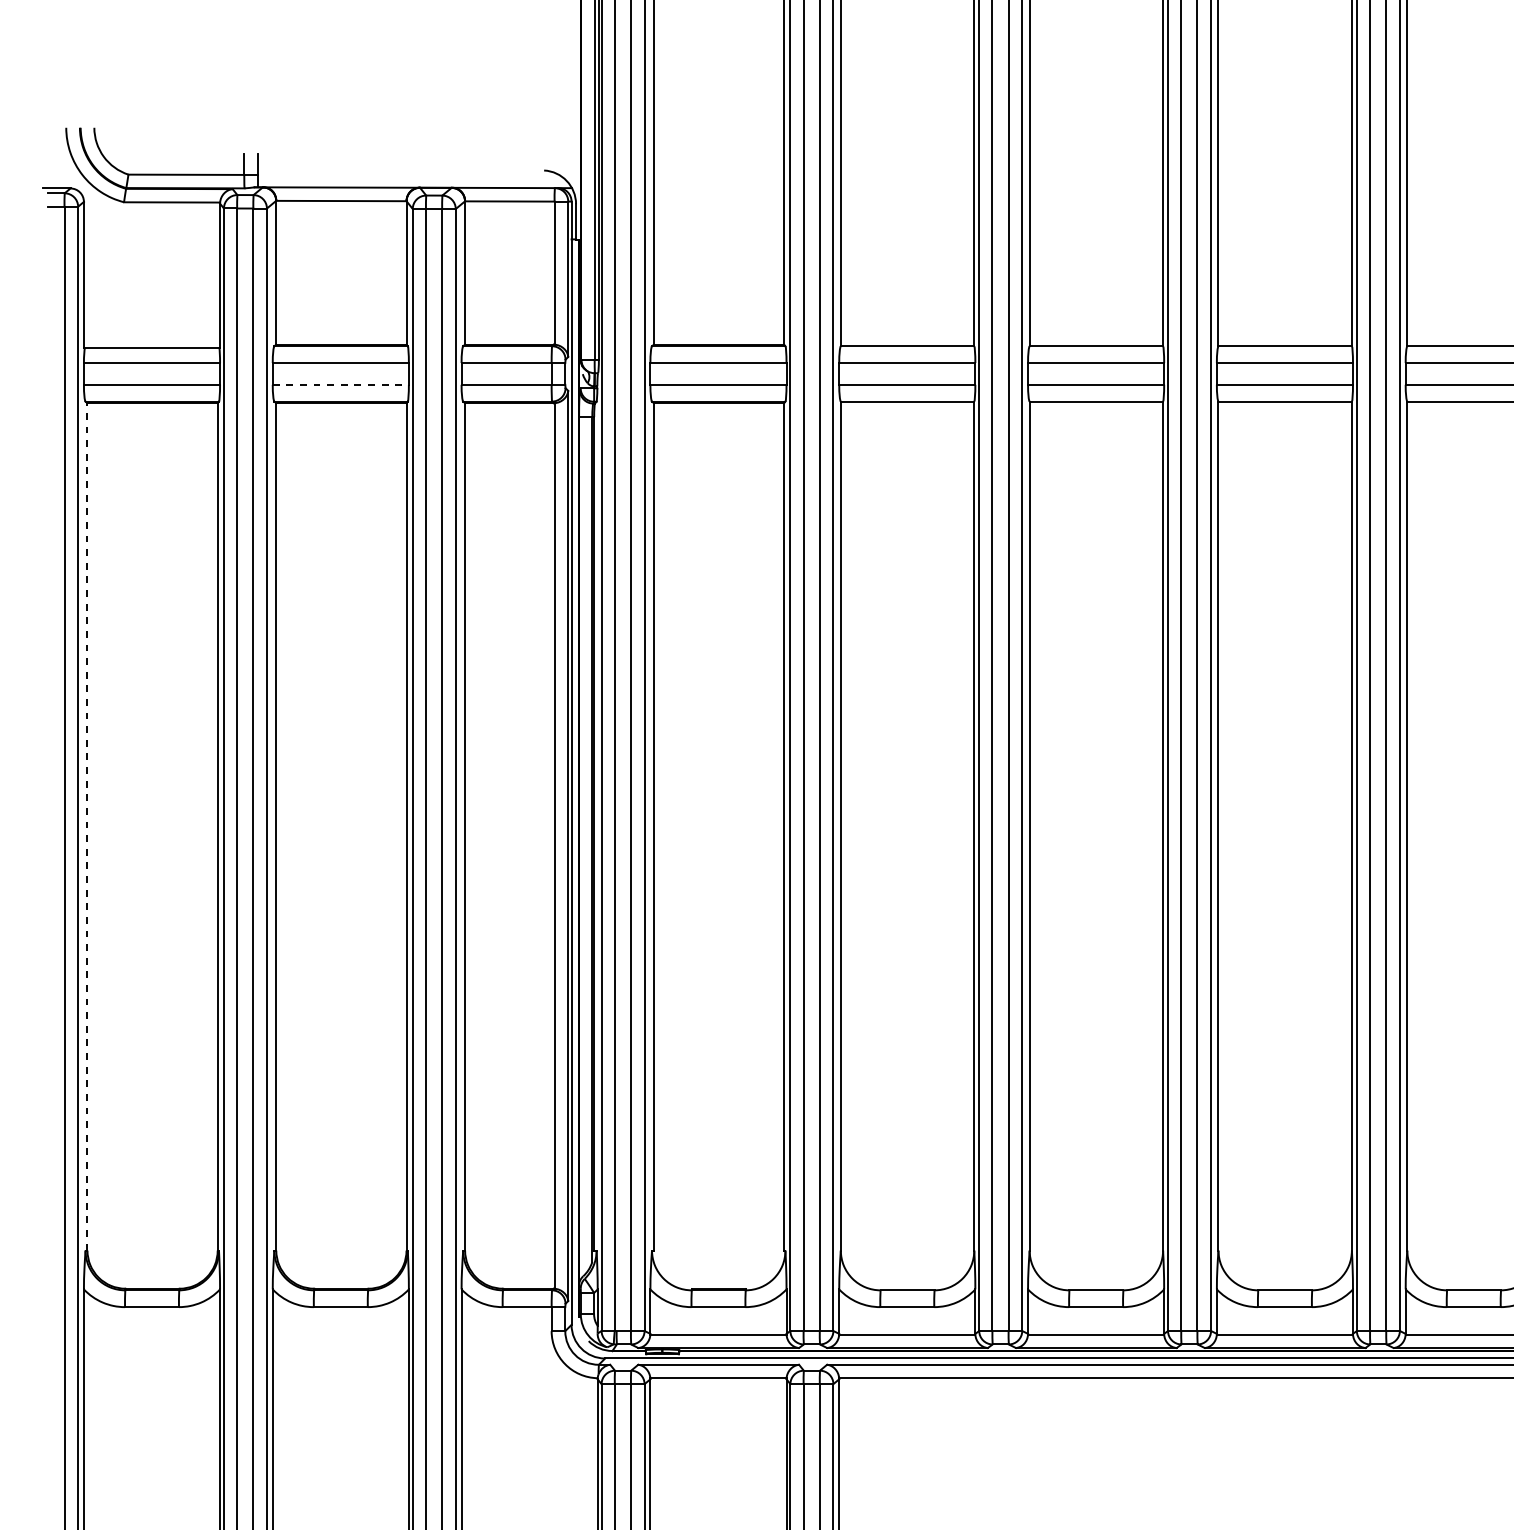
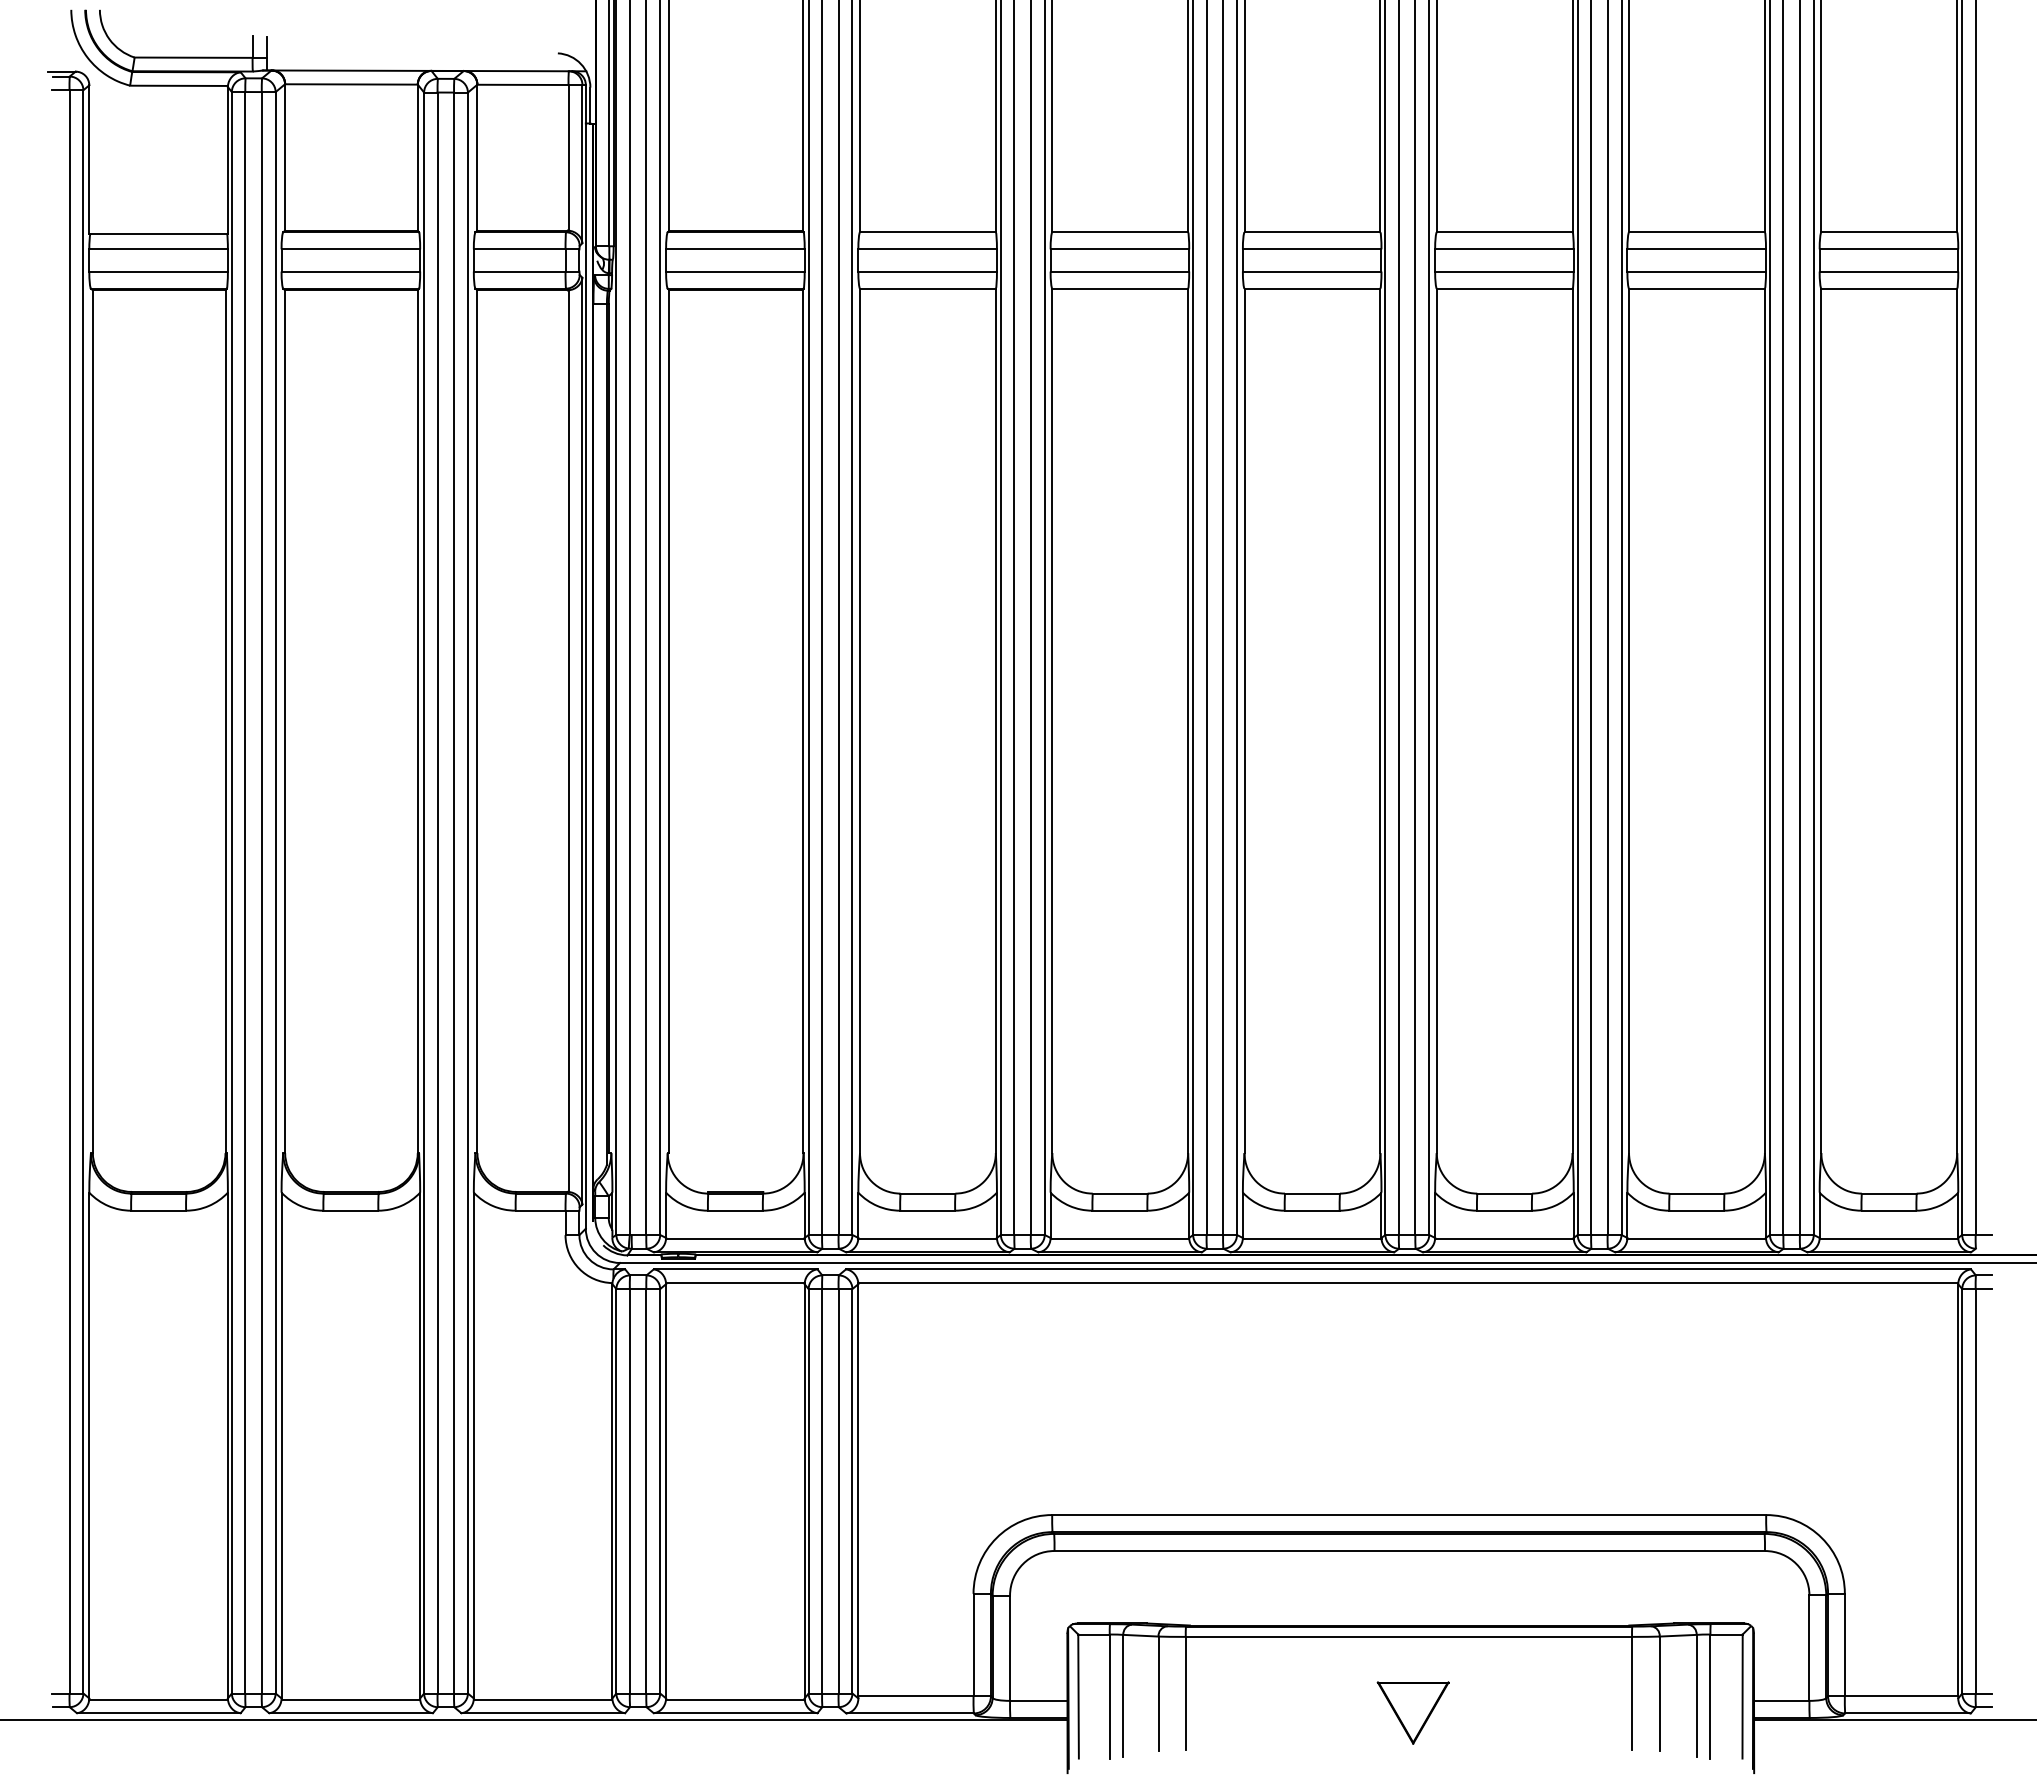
line: (341, 384) -> (351, 271), dashed -> solid
line: (87, 826) -> (92, 721), dashed -> solid

